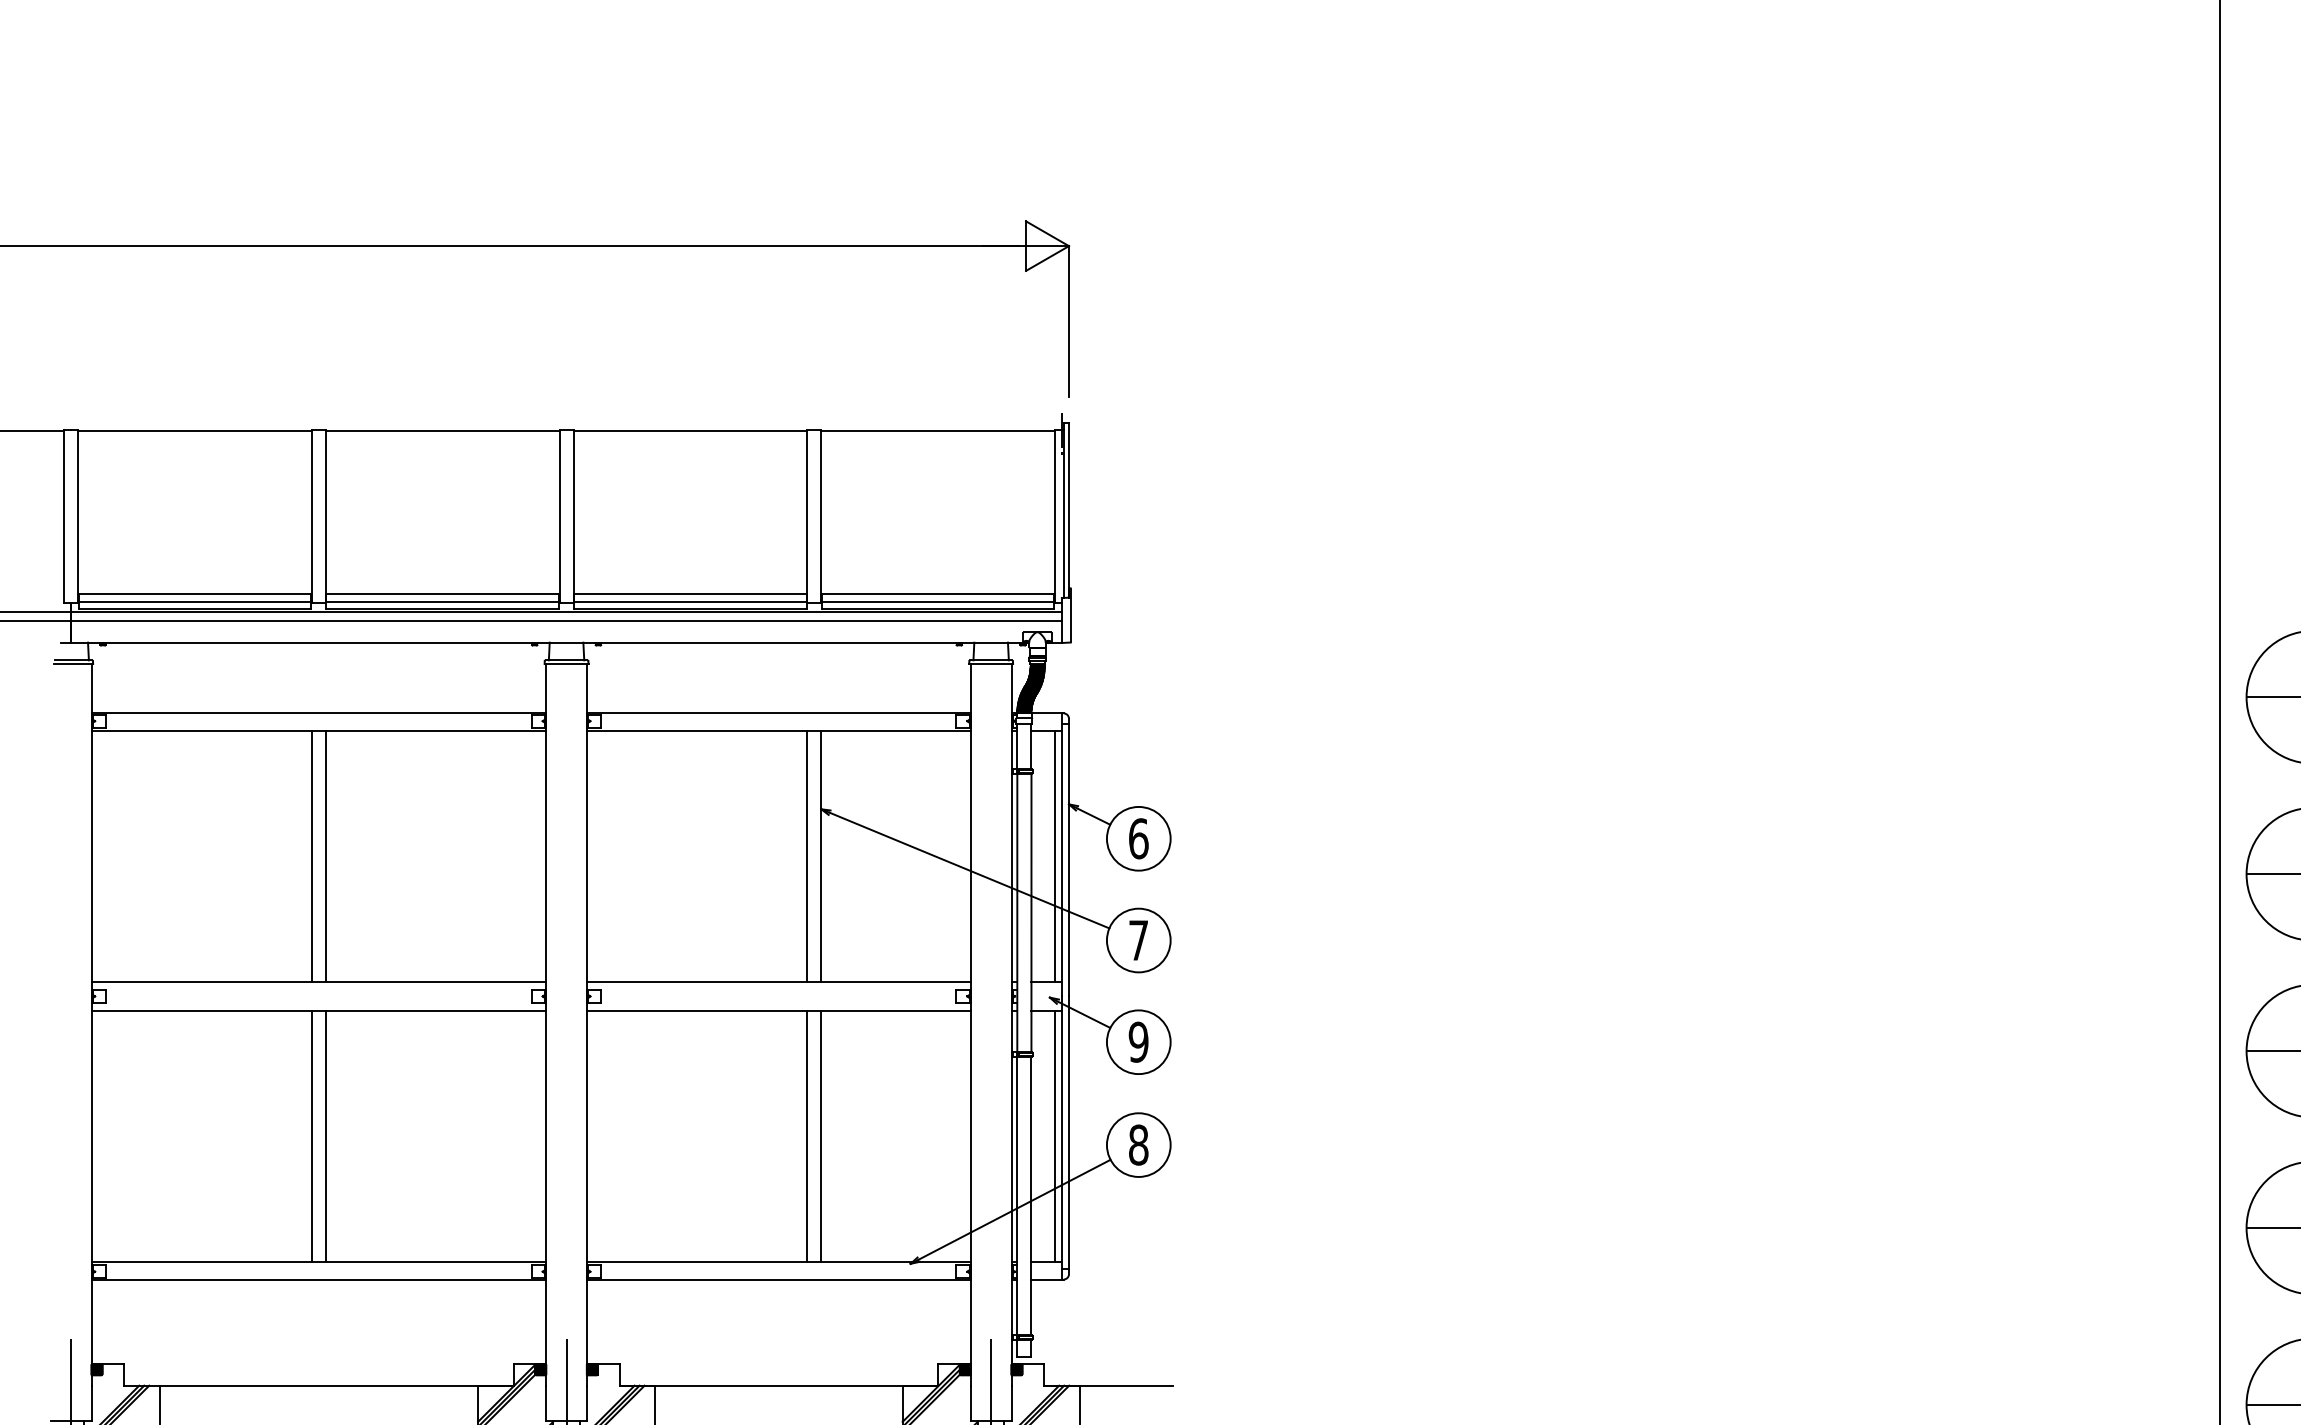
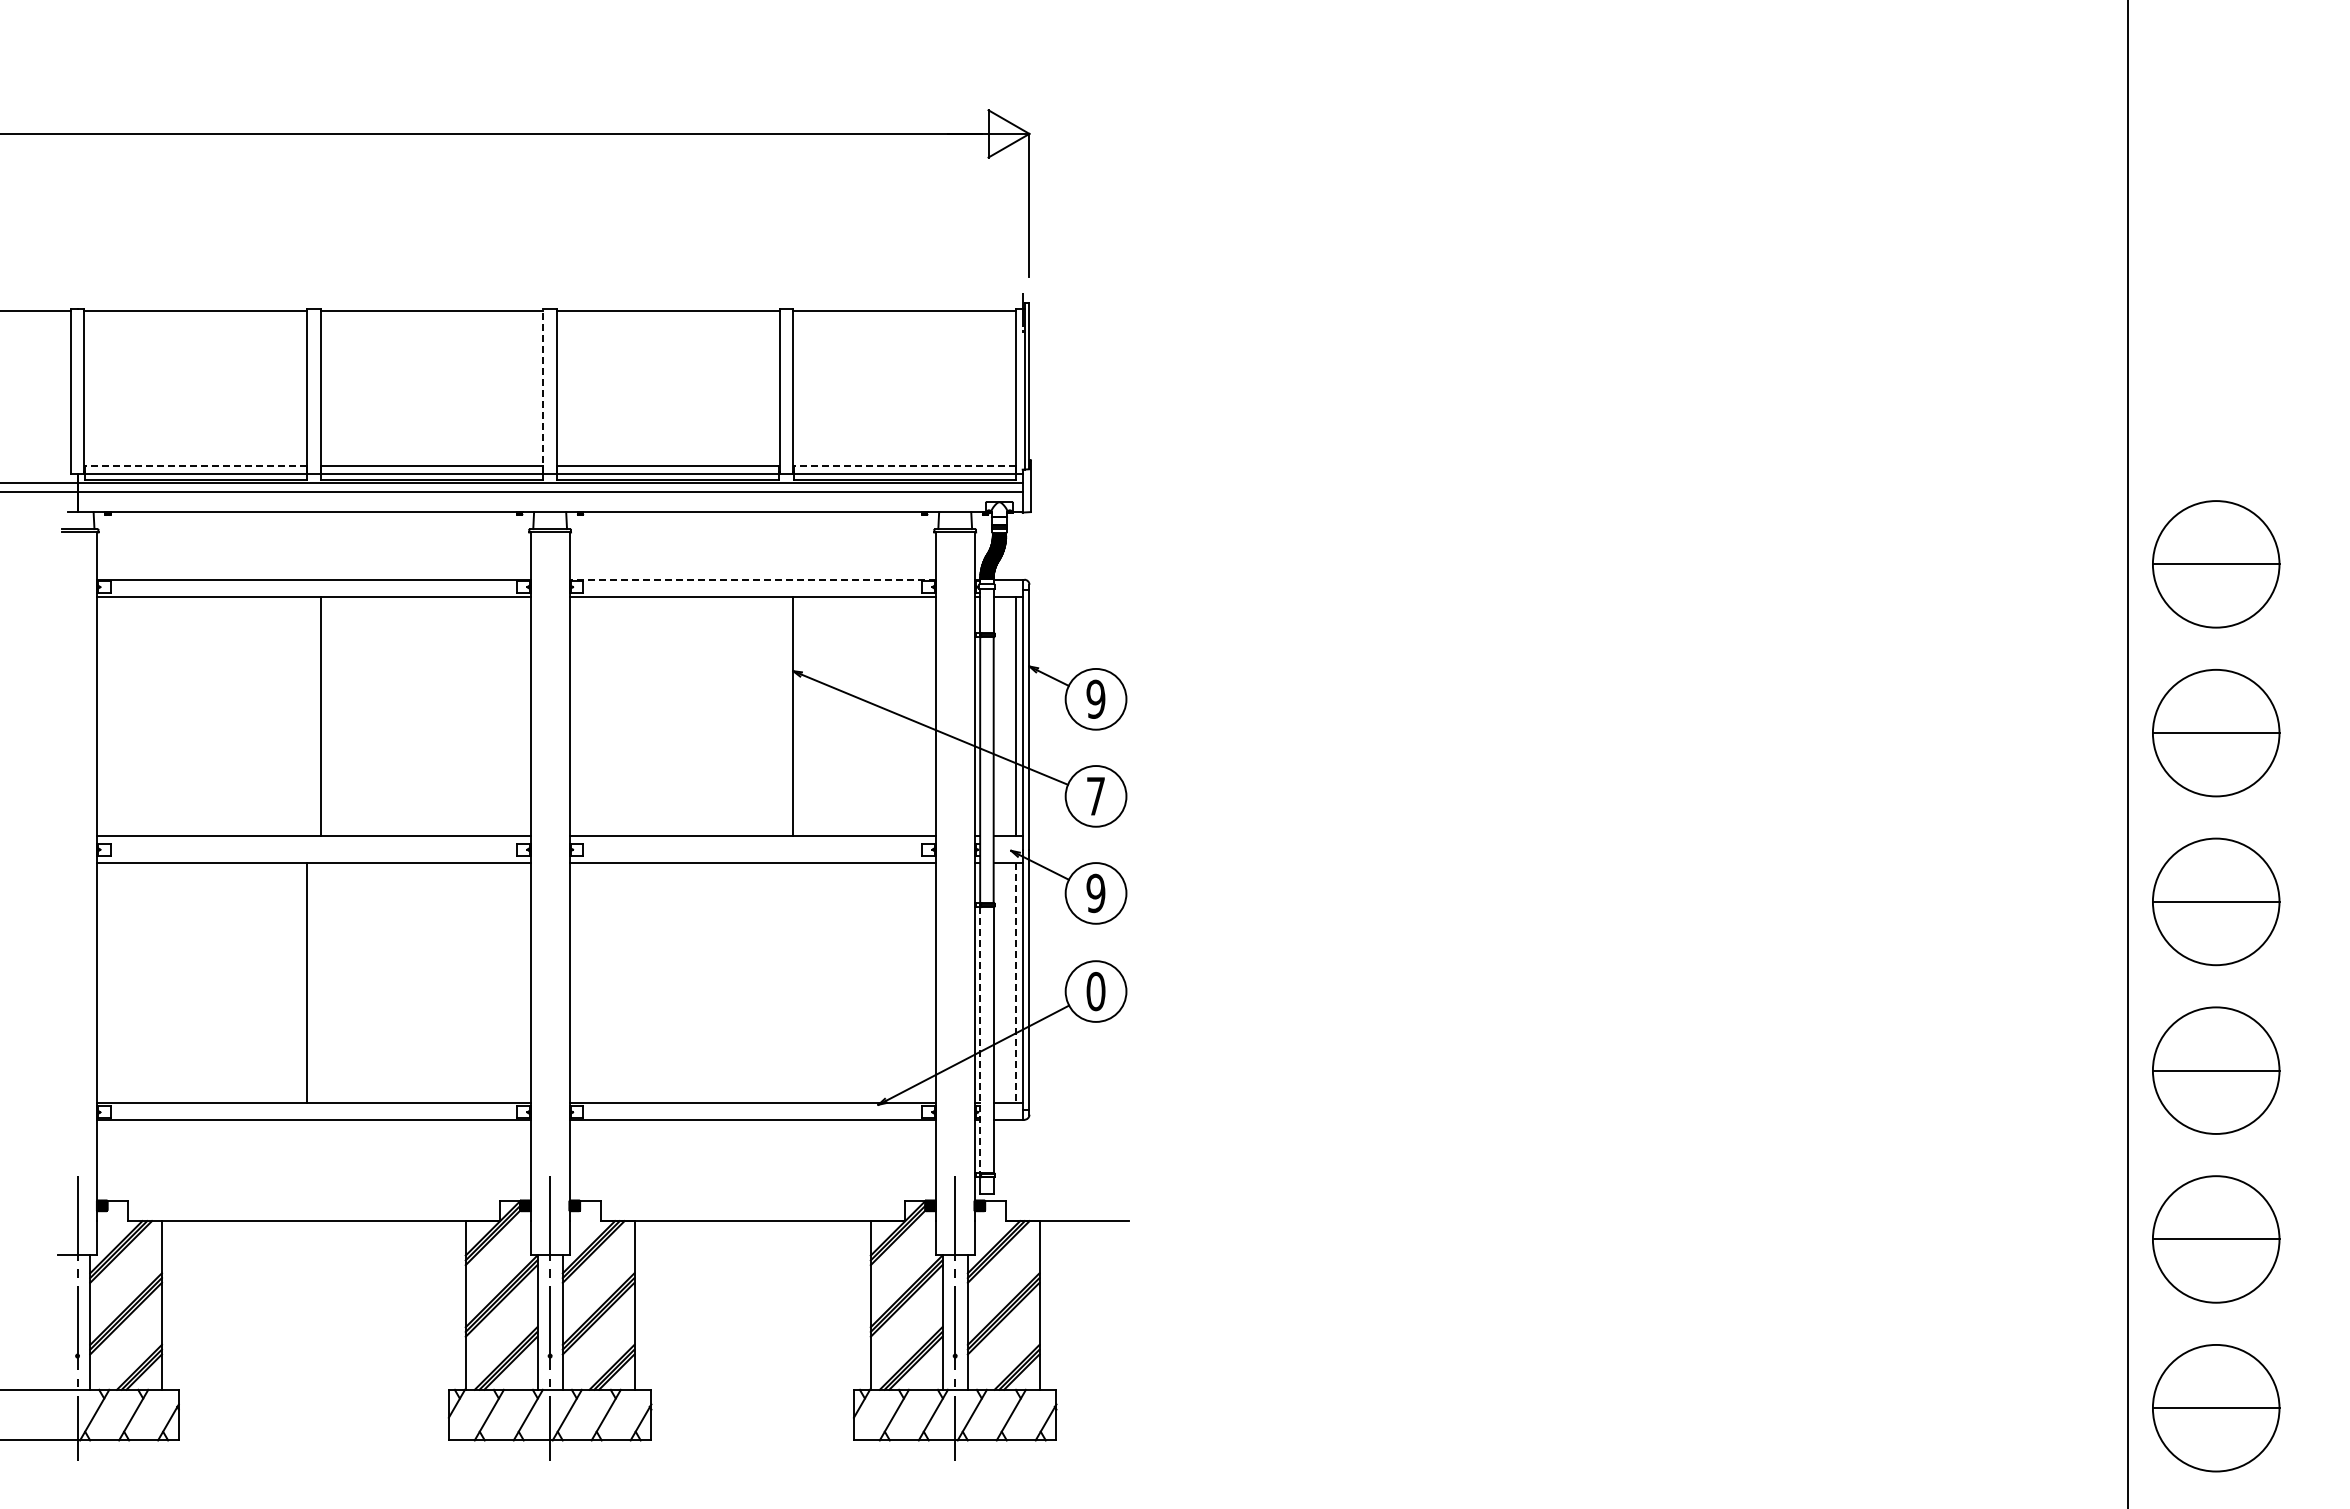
line: (559, 516) -> (543, 391), solid -> dashed
line: (194, 593) -> (195, 465), solid -> dashed
line: (937, 593) -> (904, 465), solid -> dashed
line: (778, 713) -> (752, 579), solid -> dashed
text: (1138, 837) -> (1095, 698), 6 -> 9
line: (312, 856) -> (307, 716), removed
line: (806, 856) -> (779, 716), removed
line: (325, 1135) -> (320, 982), removed
line: (806, 1135) -> (779, 982), removed
line: (821, 1135) -> (793, 982), removed
line: (1054, 1136) -> (1015, 983), solid -> dashed
text: (1138, 1145) -> (1095, 991), 8 -> 0
line: (1017, 1196) -> (980, 1040), solid -> dashed

